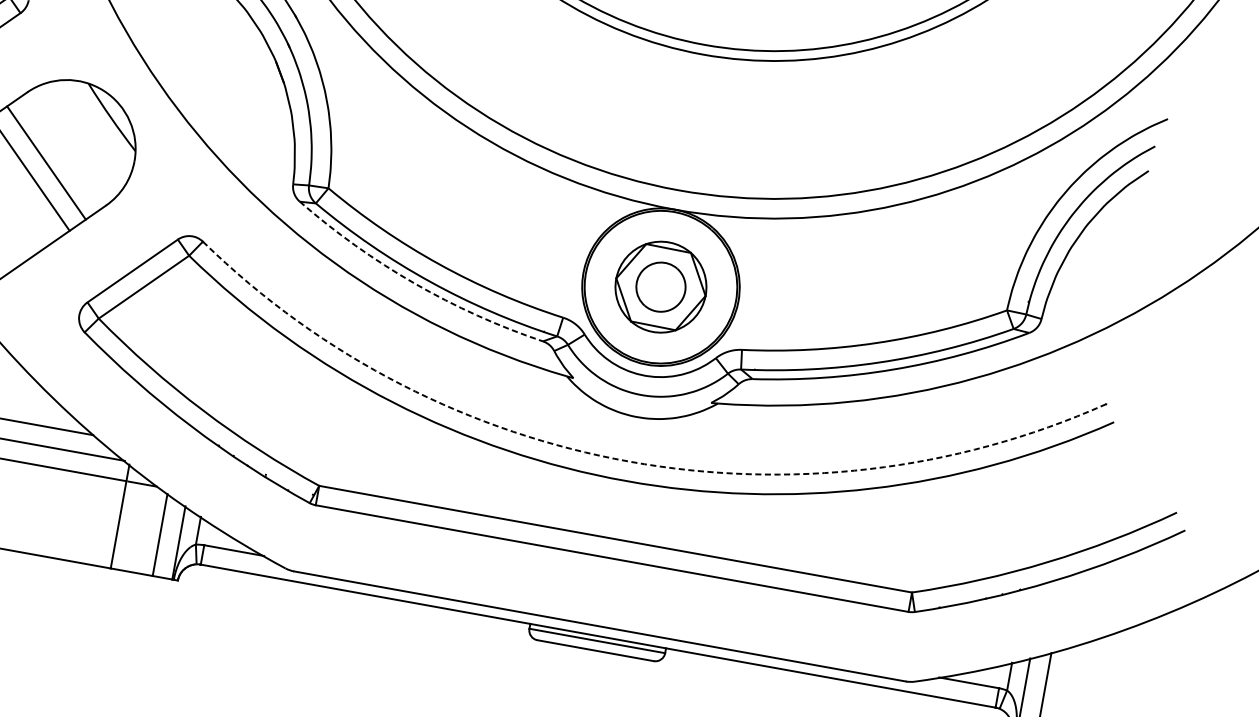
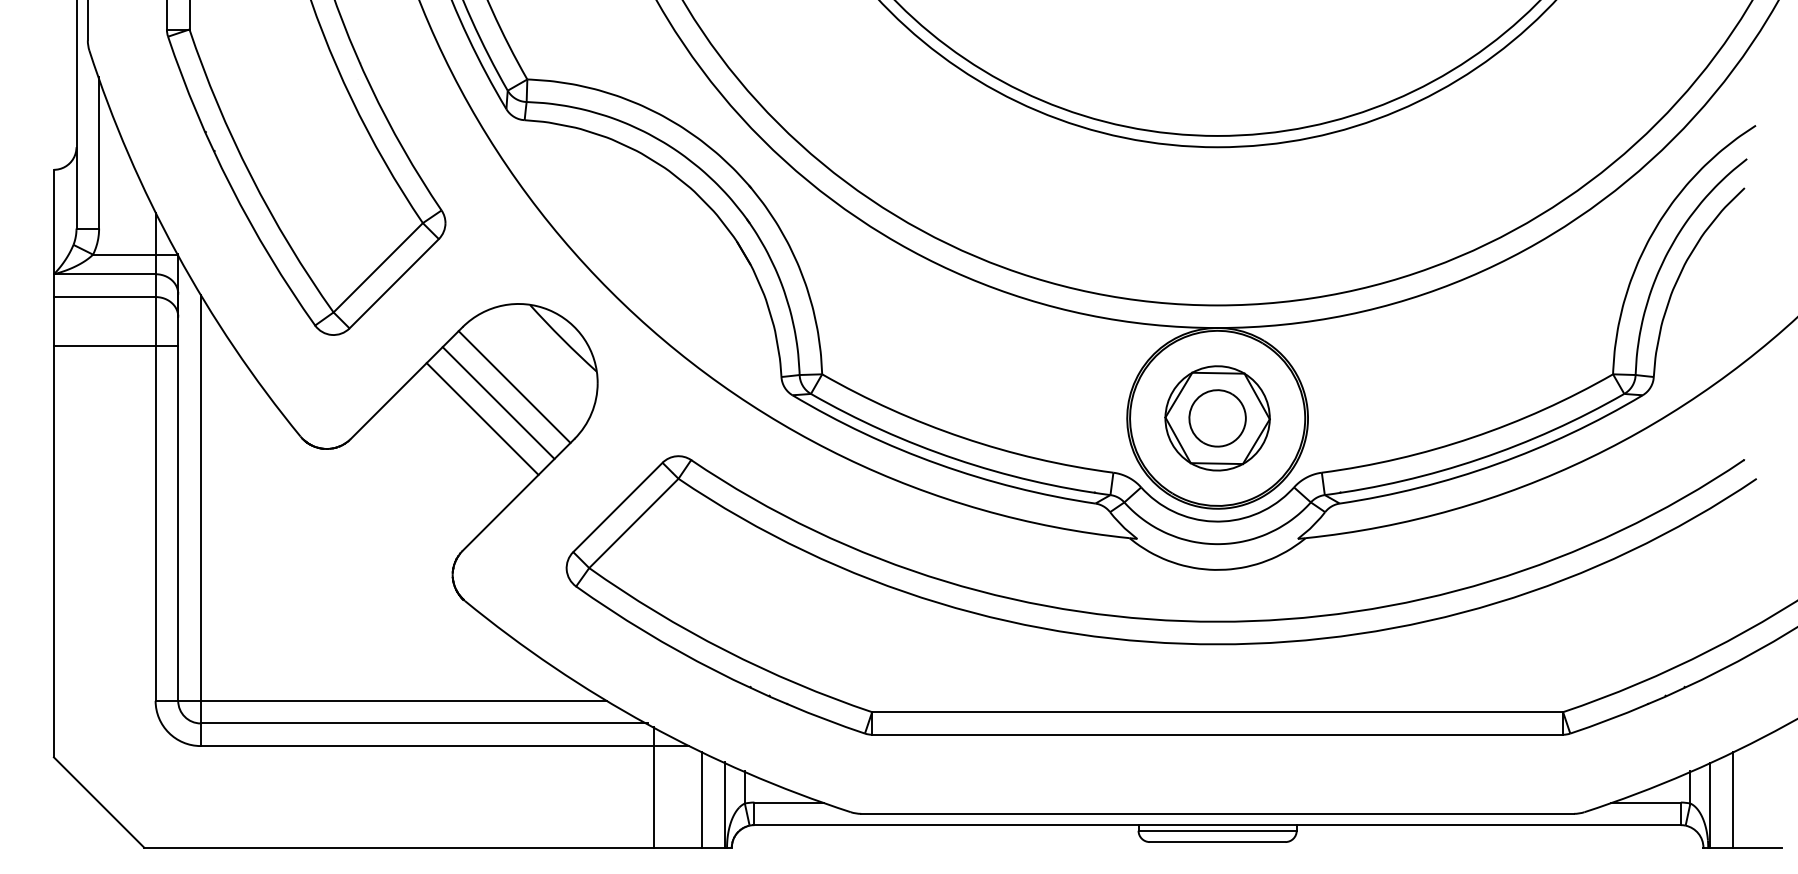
line: (62, 152) -> (514, 387), added
arc: (414, 283) -> (938, 464), dashed -> solid
arc: (629, 461) -> (1217, 621), dashed -> solid

